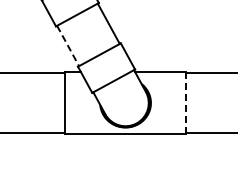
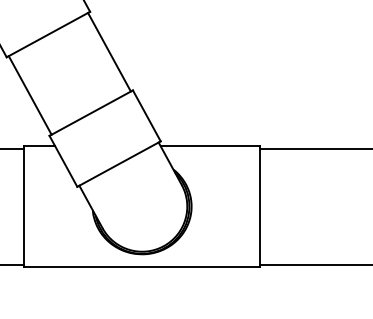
line: (68, 45) -> (31, 94), dashed -> solid
line: (186, 103) -> (260, 207), dashed -> solid

